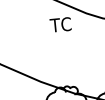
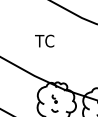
text: (60, 24) -> (44, 40), moved

